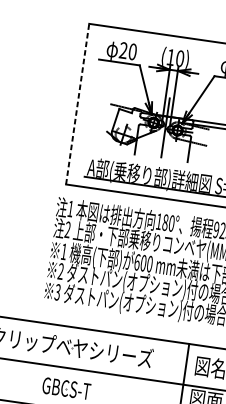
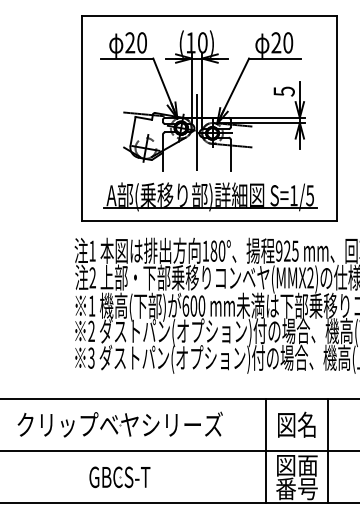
line: (77, 104) -> (82, 118), dashed -> solid

